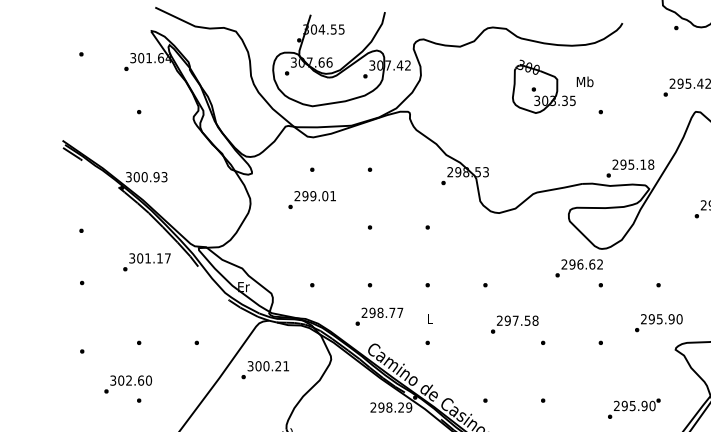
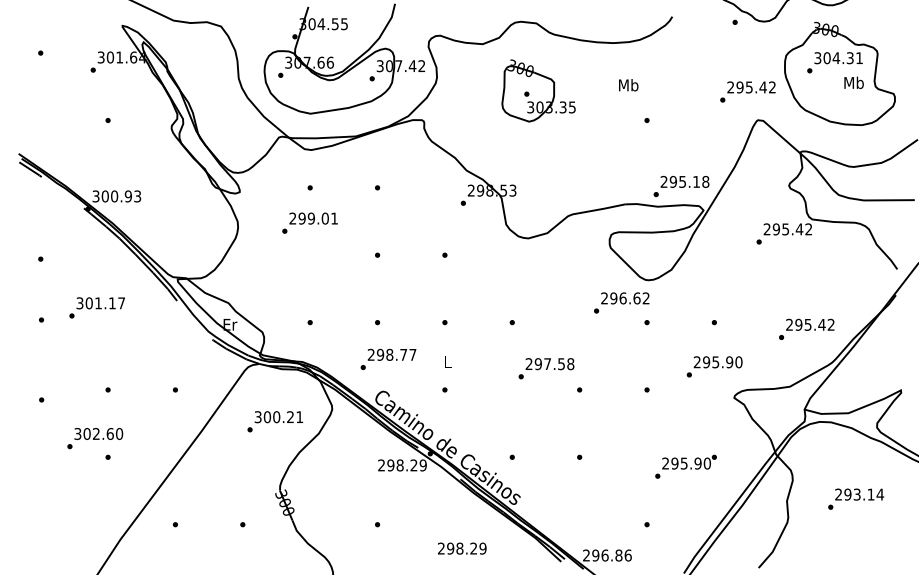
part: (543, 86) -> (538, 90), moved
text: (146, 261) -> (96, 307), moved
text: (265, 369) -> (275, 421), moved

